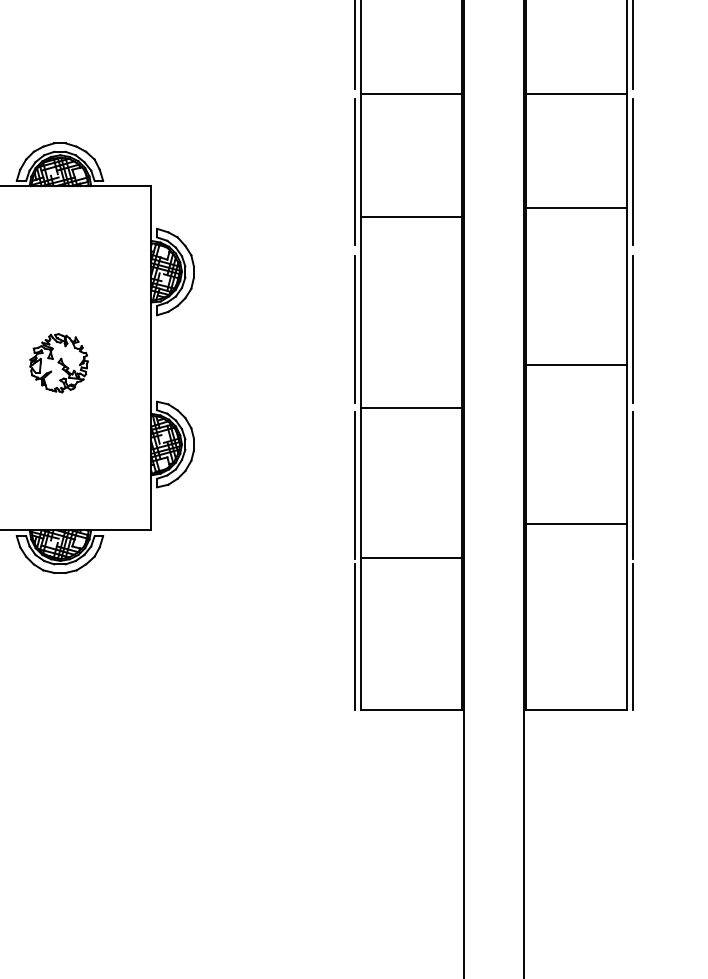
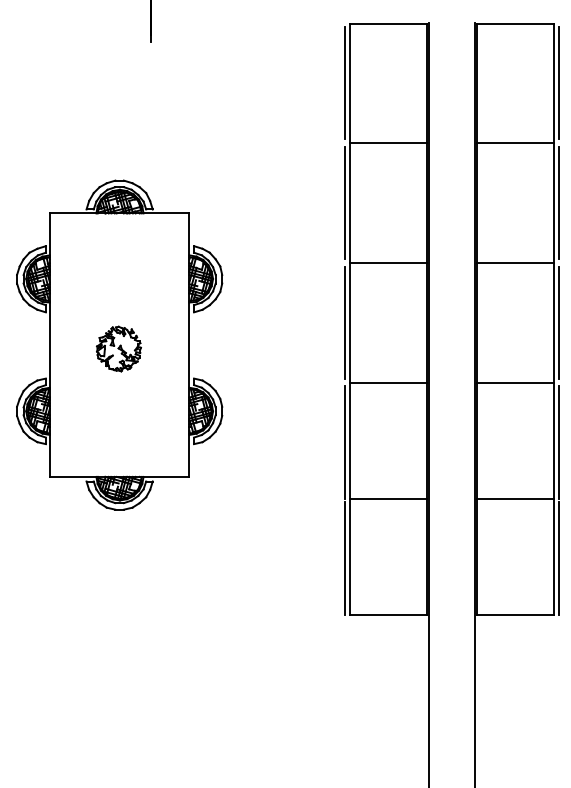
line: (575, 208) -> (514, 263), moved
line: (411, 217) -> (388, 263), moved
line: (575, 365) -> (514, 383), moved
line: (575, 524) -> (514, 498), moved

